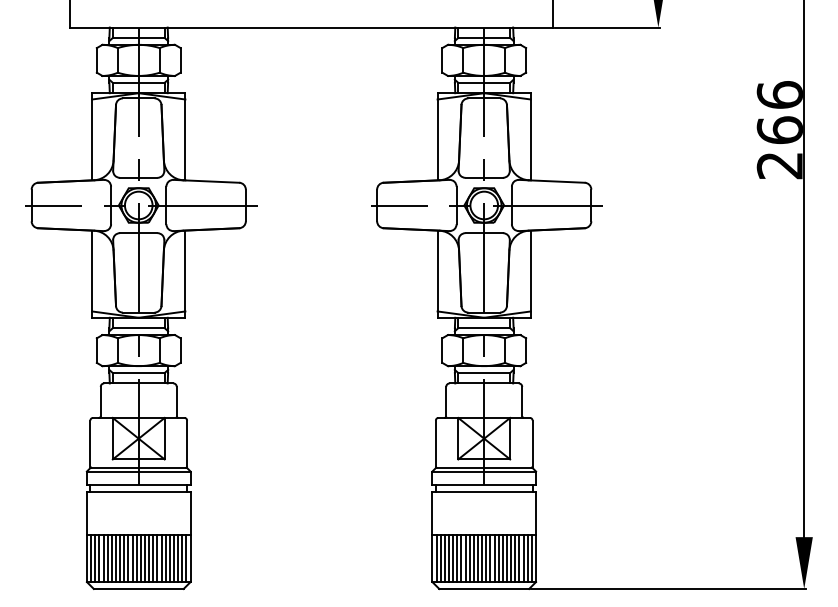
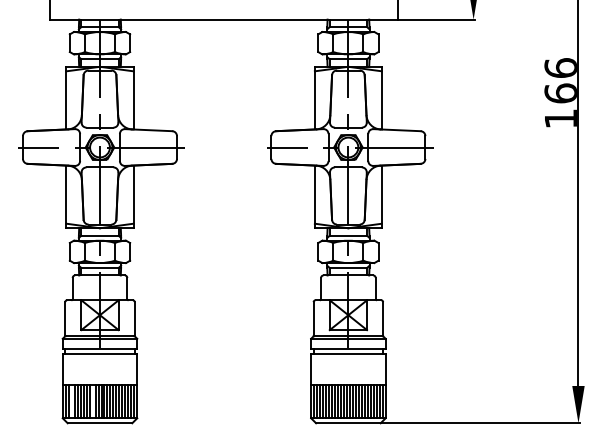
text: (779, 166) -> (560, 119), 266 -> 166
line: (99, 558) -> (71, 401), removed
line: (128, 558) -> (92, 401), removed

